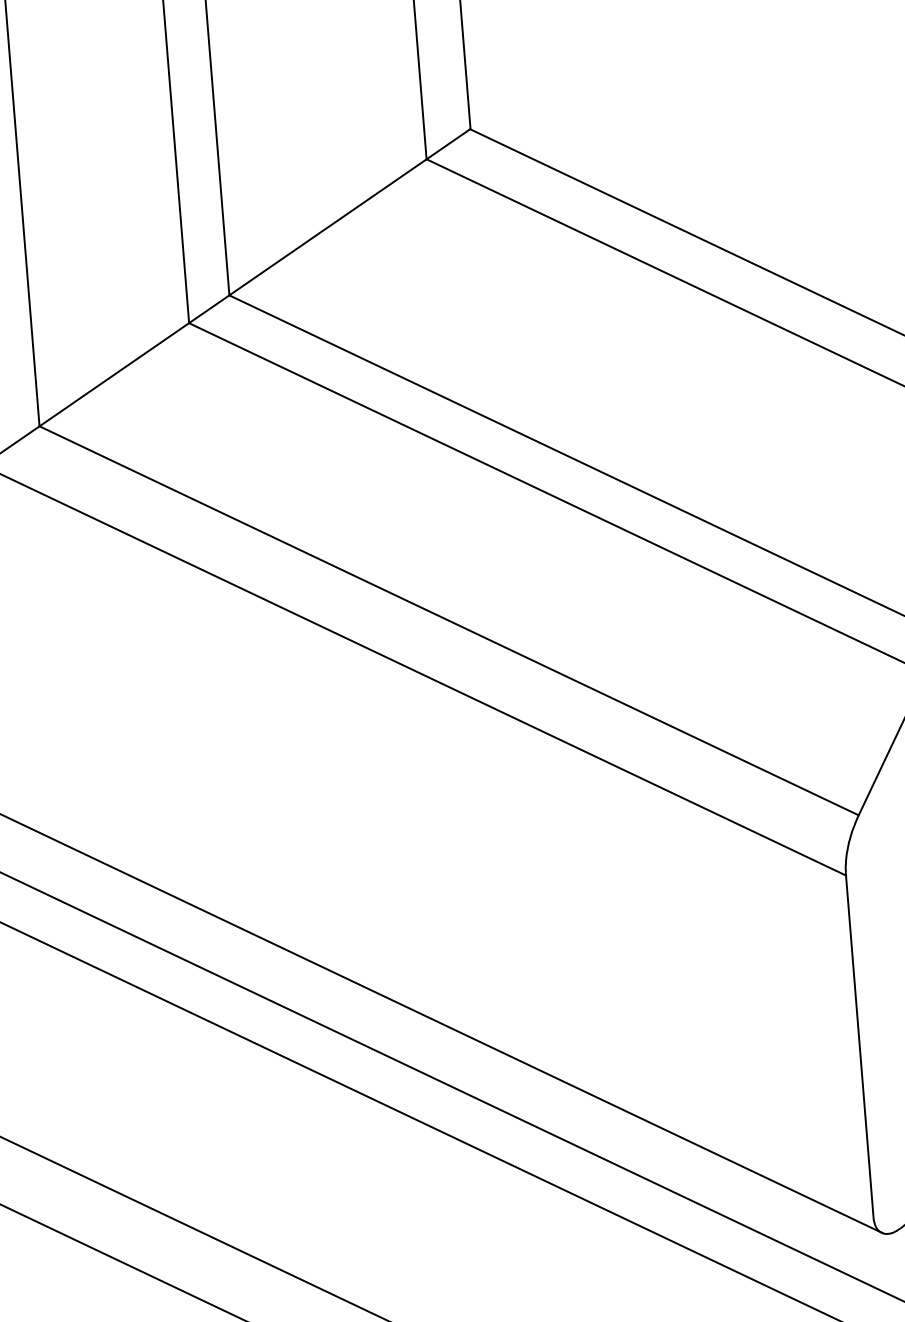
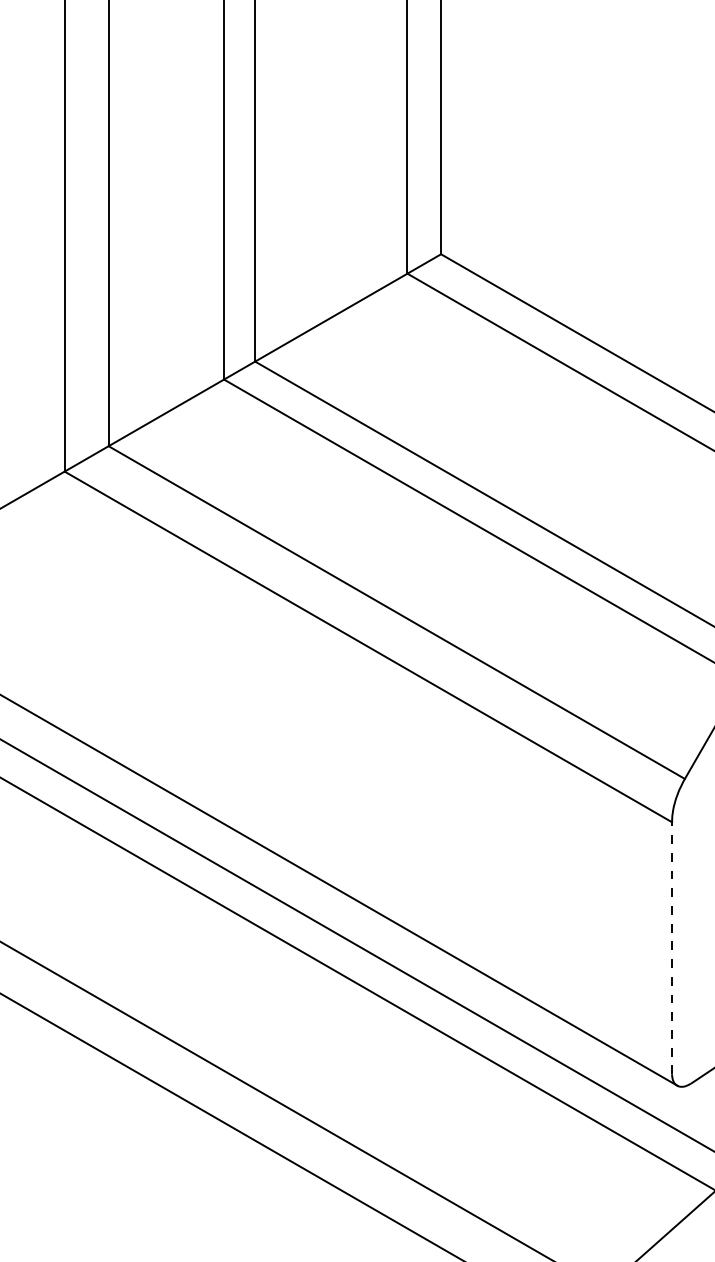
line: (860, 1046) -> (672, 948), solid -> dashed

